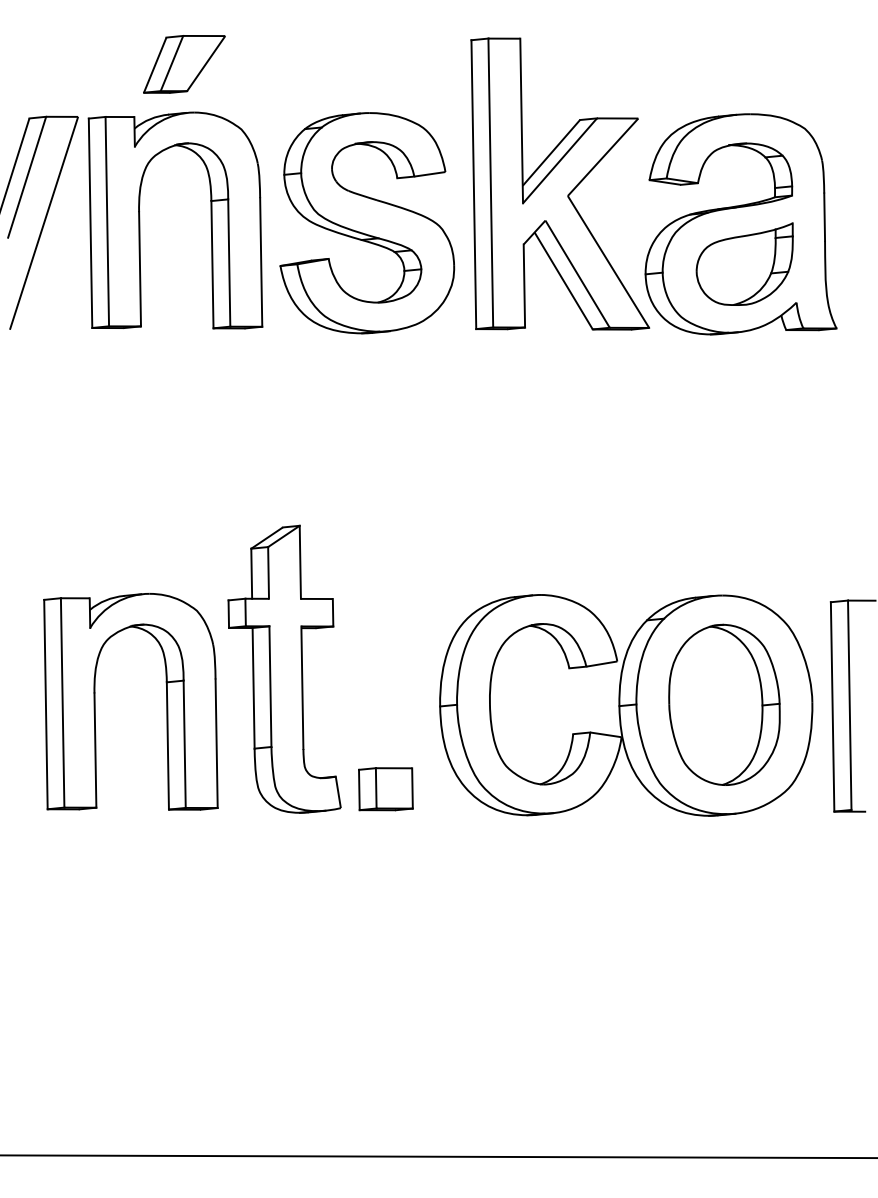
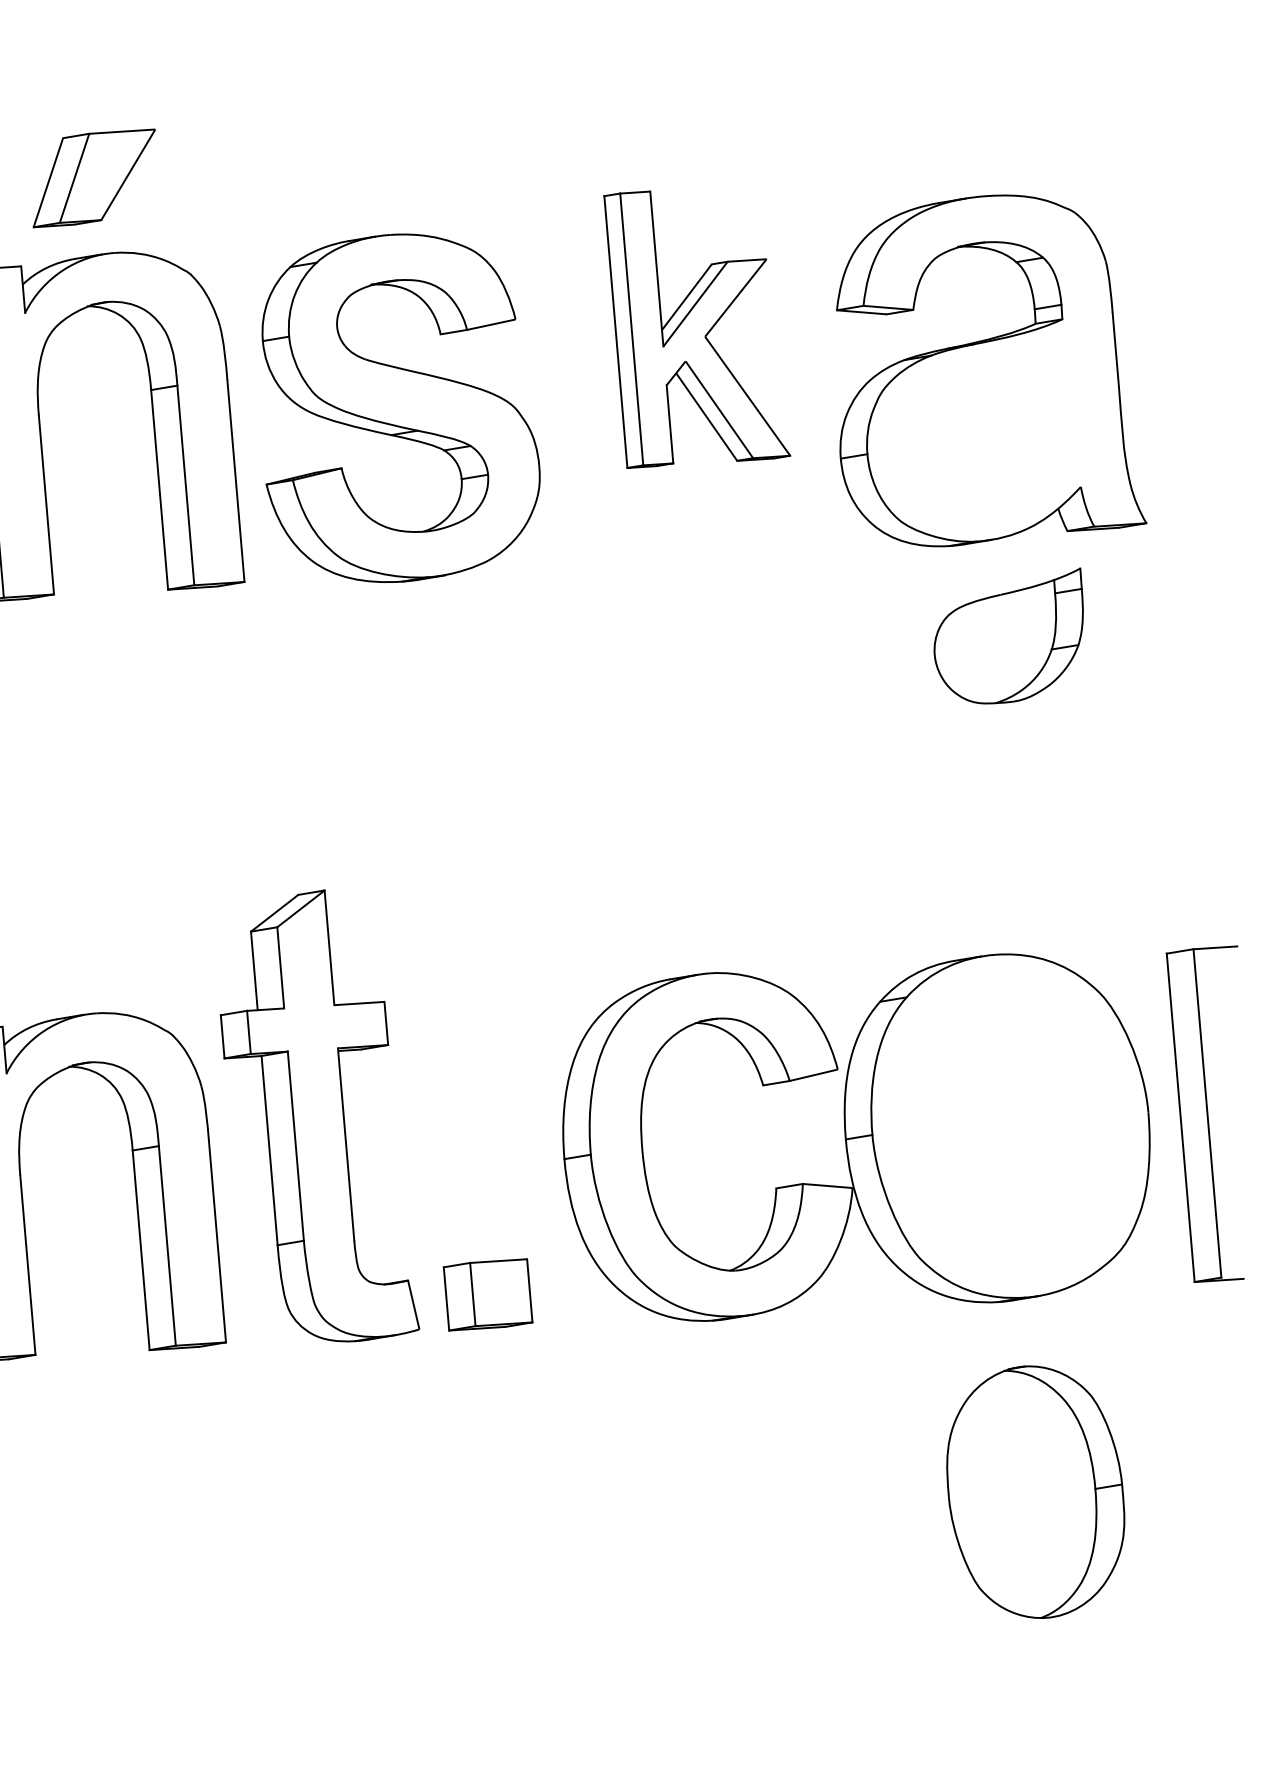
part: (560, 183) -> (697, 325), size x0.6
part: (744, 263) -> (1008, 636), moved
part: (724, 704) -> (1035, 1491), moved

